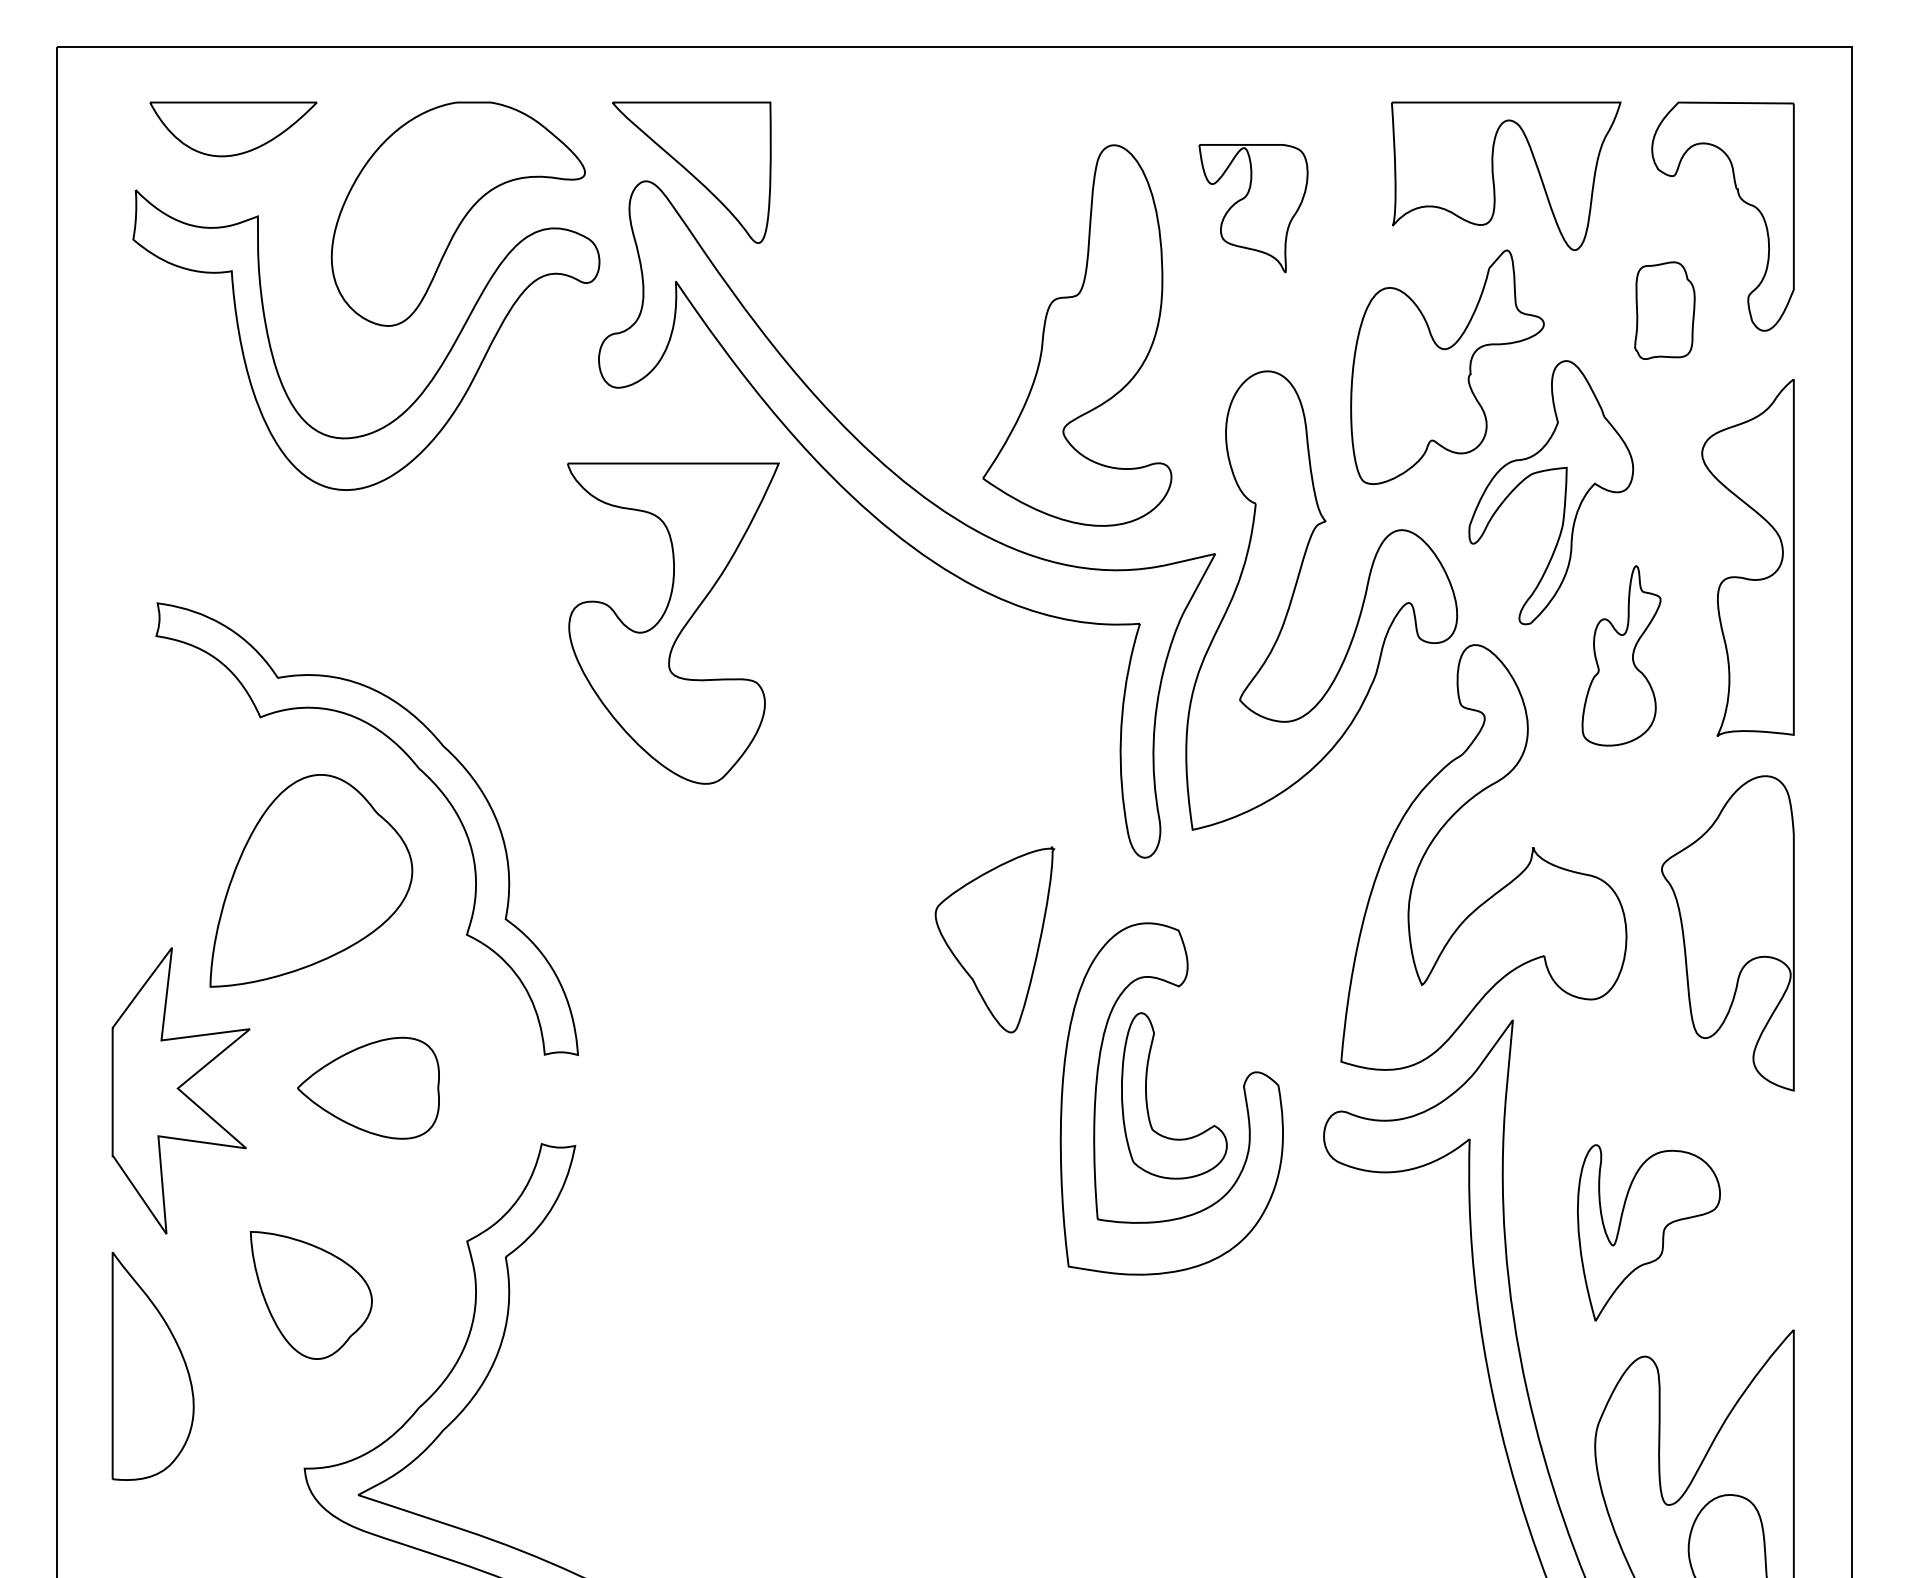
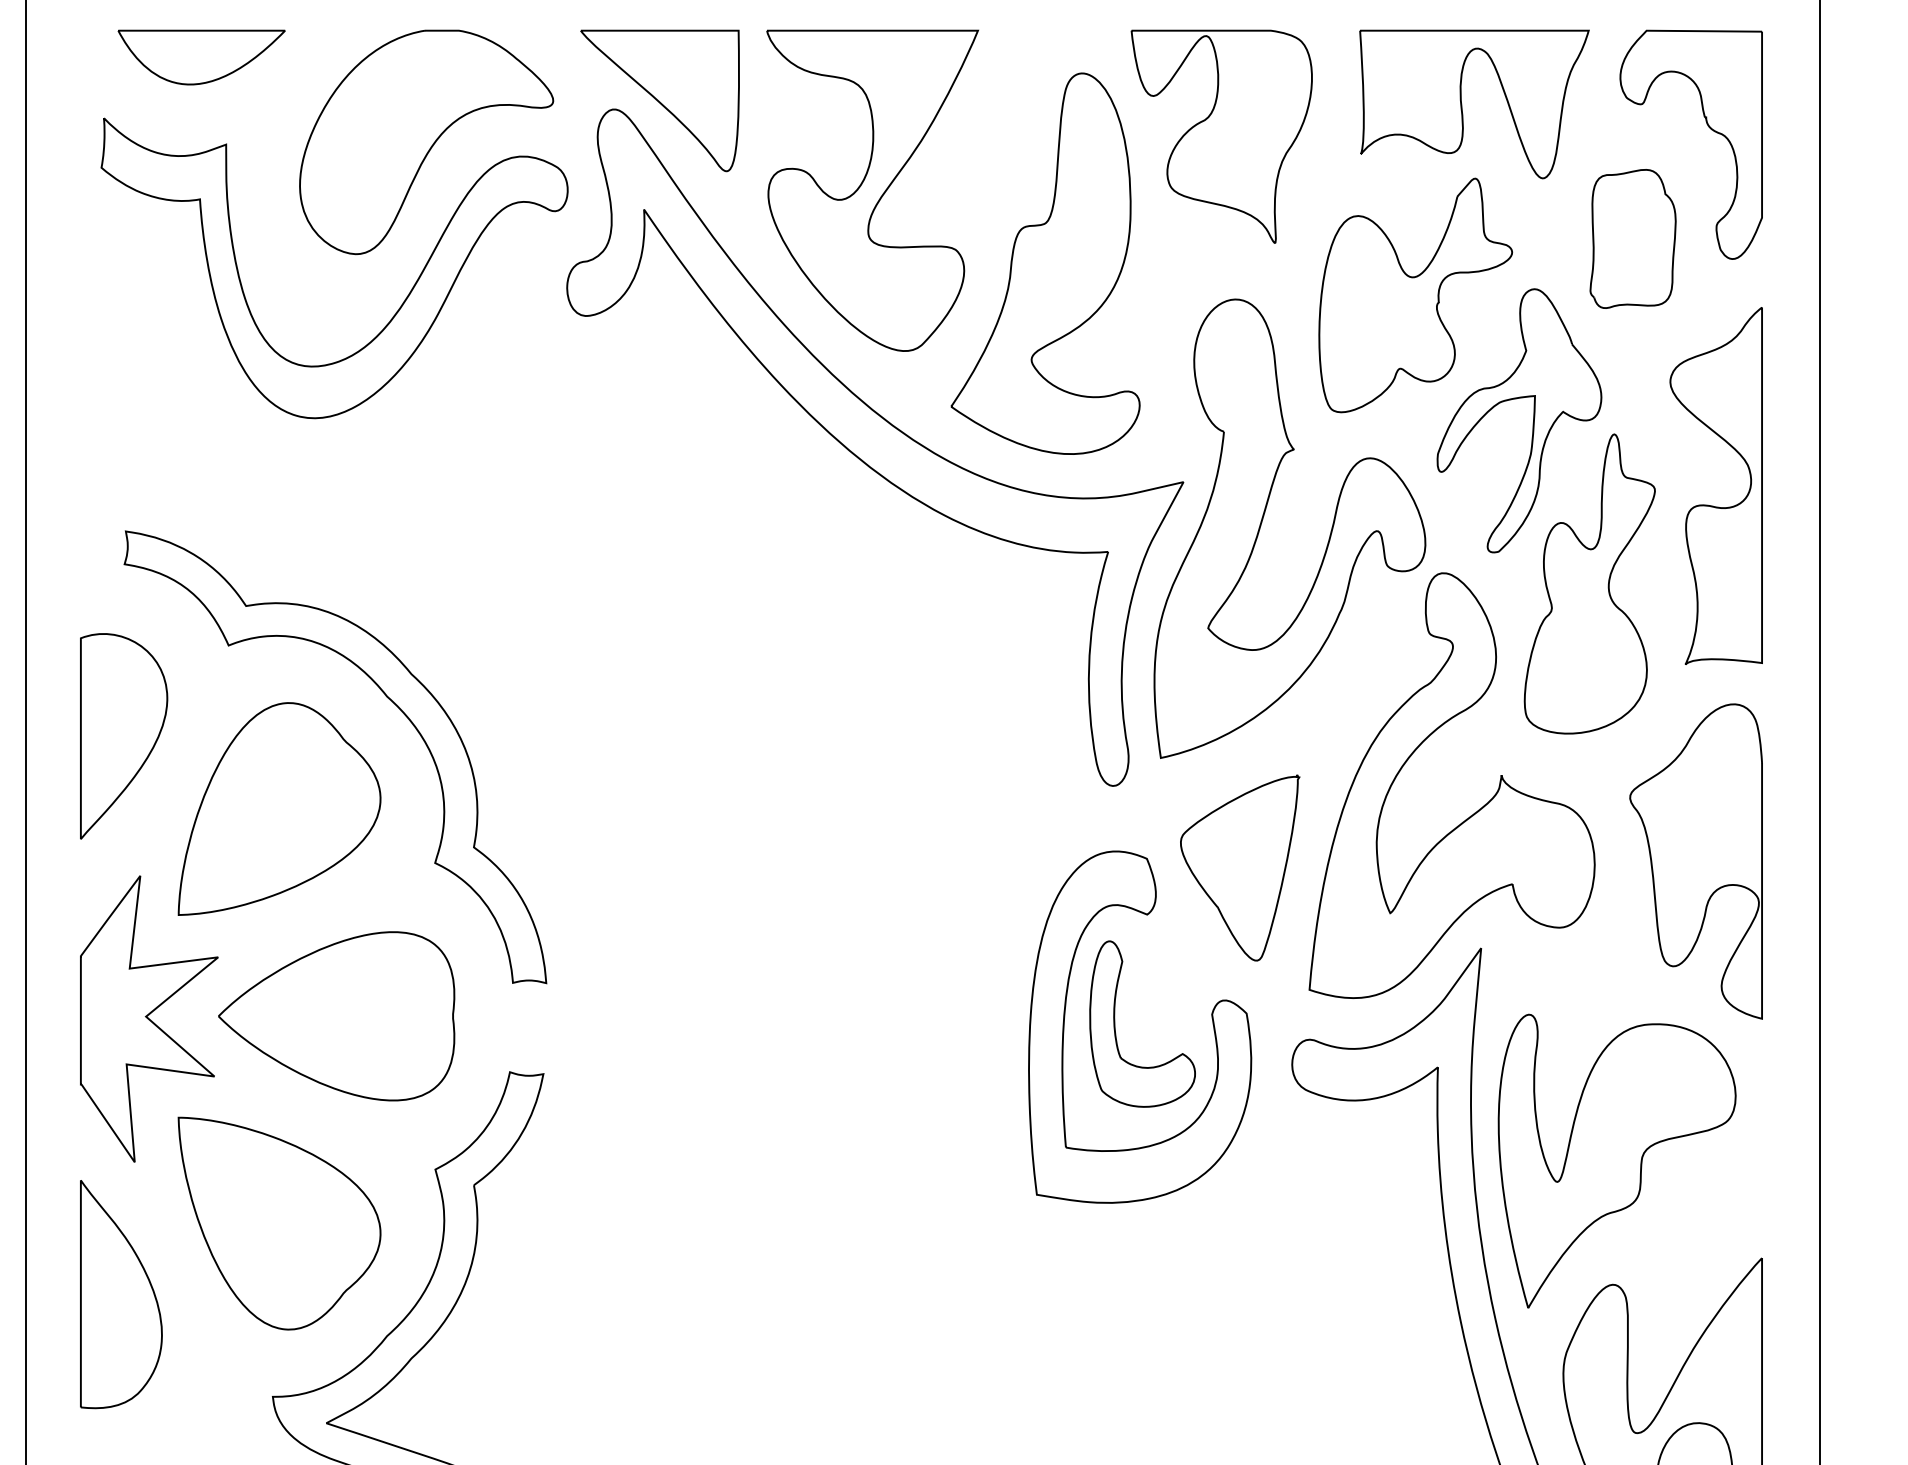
part: (1253, 208) -> (1221, 136), size x1.67
part: (1664, 310) -> (1632, 238), size x1.43
part: (673, 623) -> (872, 190), moved
part: (1621, 655) -> (1589, 583), size x1.67
part: (155, 808) -> (123, 736), added
part: (994, 939) -> (1239, 867), moved
part: (368, 1088) -> (336, 1016), size x1.67
part: (1648, 1232) -> (1616, 1160), size x1.67
part: (311, 1295) -> (279, 1223), size x1.67

